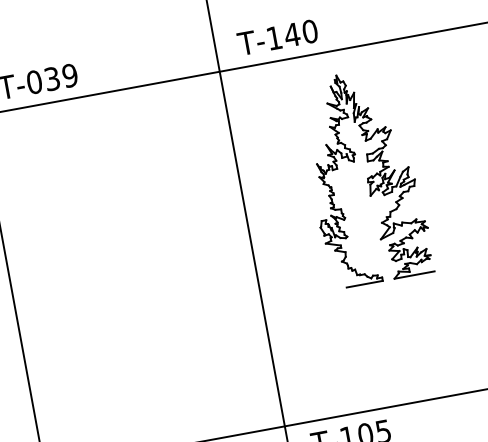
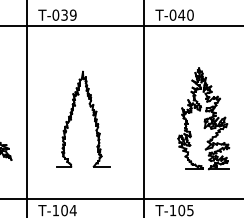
text: (273, 36) -> (172, 14), T-140 -> T-040
part: (364, 176) -> (203, 118), moved
part: (147, 273) -> (92, 115), added

